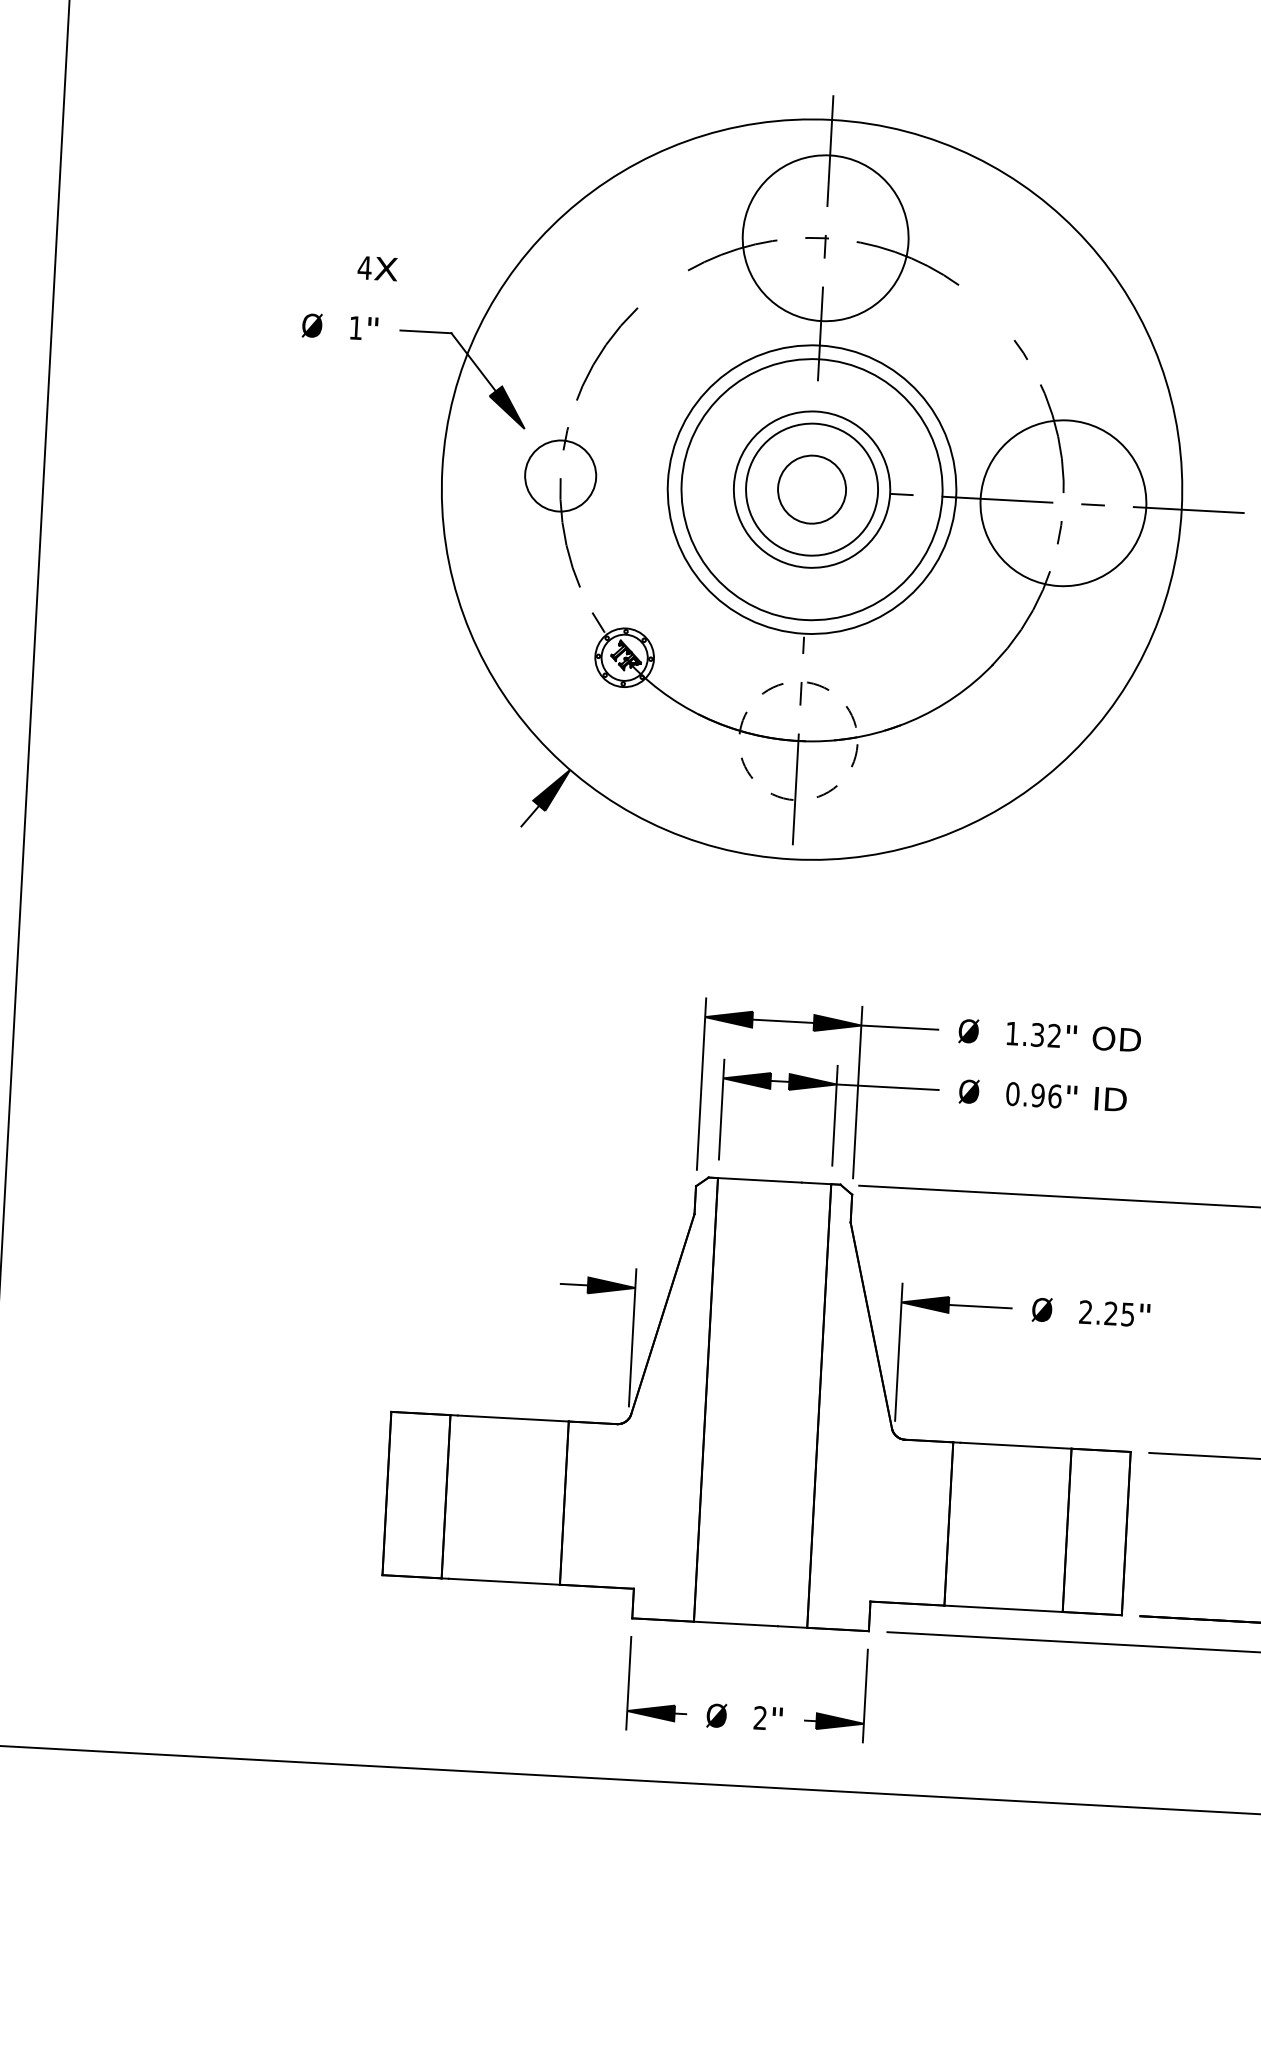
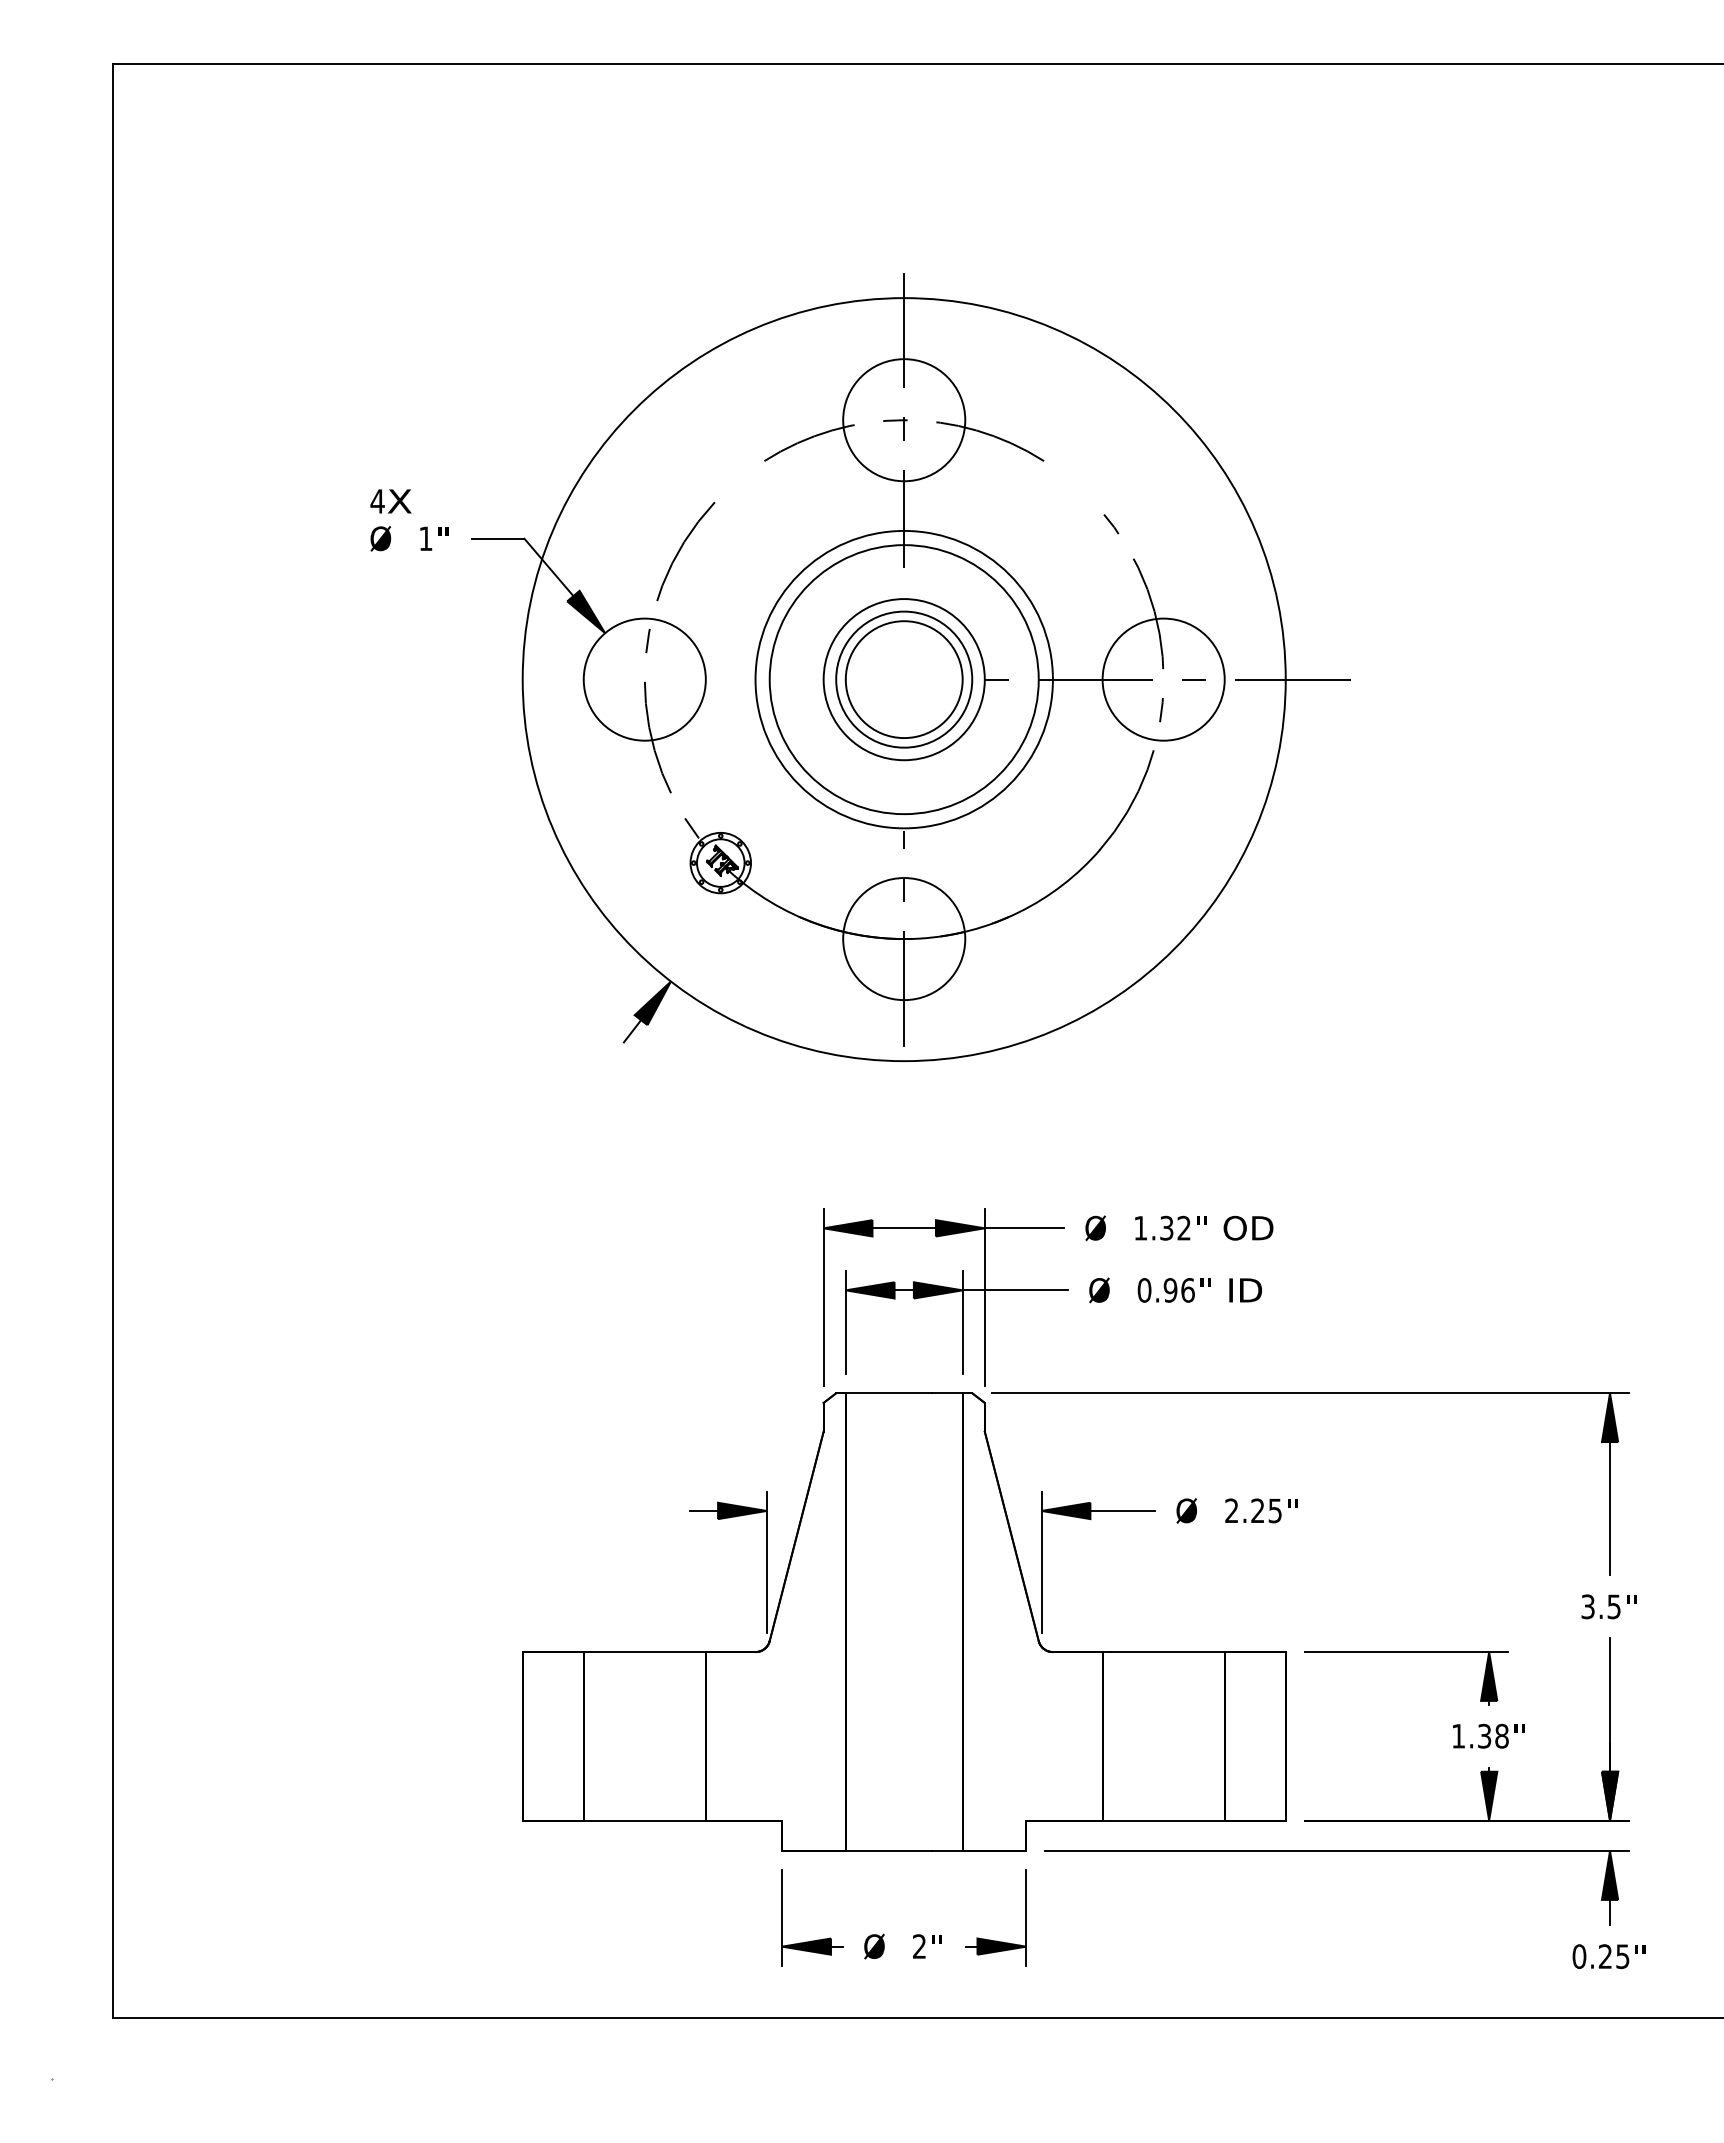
circle: (825, 238) -> (904, 420), size x0.71
text: (377, 268) -> (390, 501), moved
circle: (560, 475) -> (644, 679), size x1.67
circle: (811, 489) -> (903, 679), size x1.67
circle: (1063, 503) -> (1163, 679), size x0.71
circle: (798, 741) -> (904, 939), dashed -> solid

